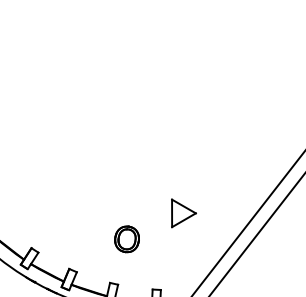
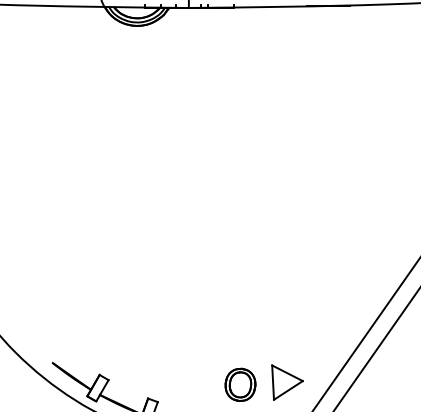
part: (183, 213) -> (287, 382), moved
part: (127, 239) -> (240, 384), moved

